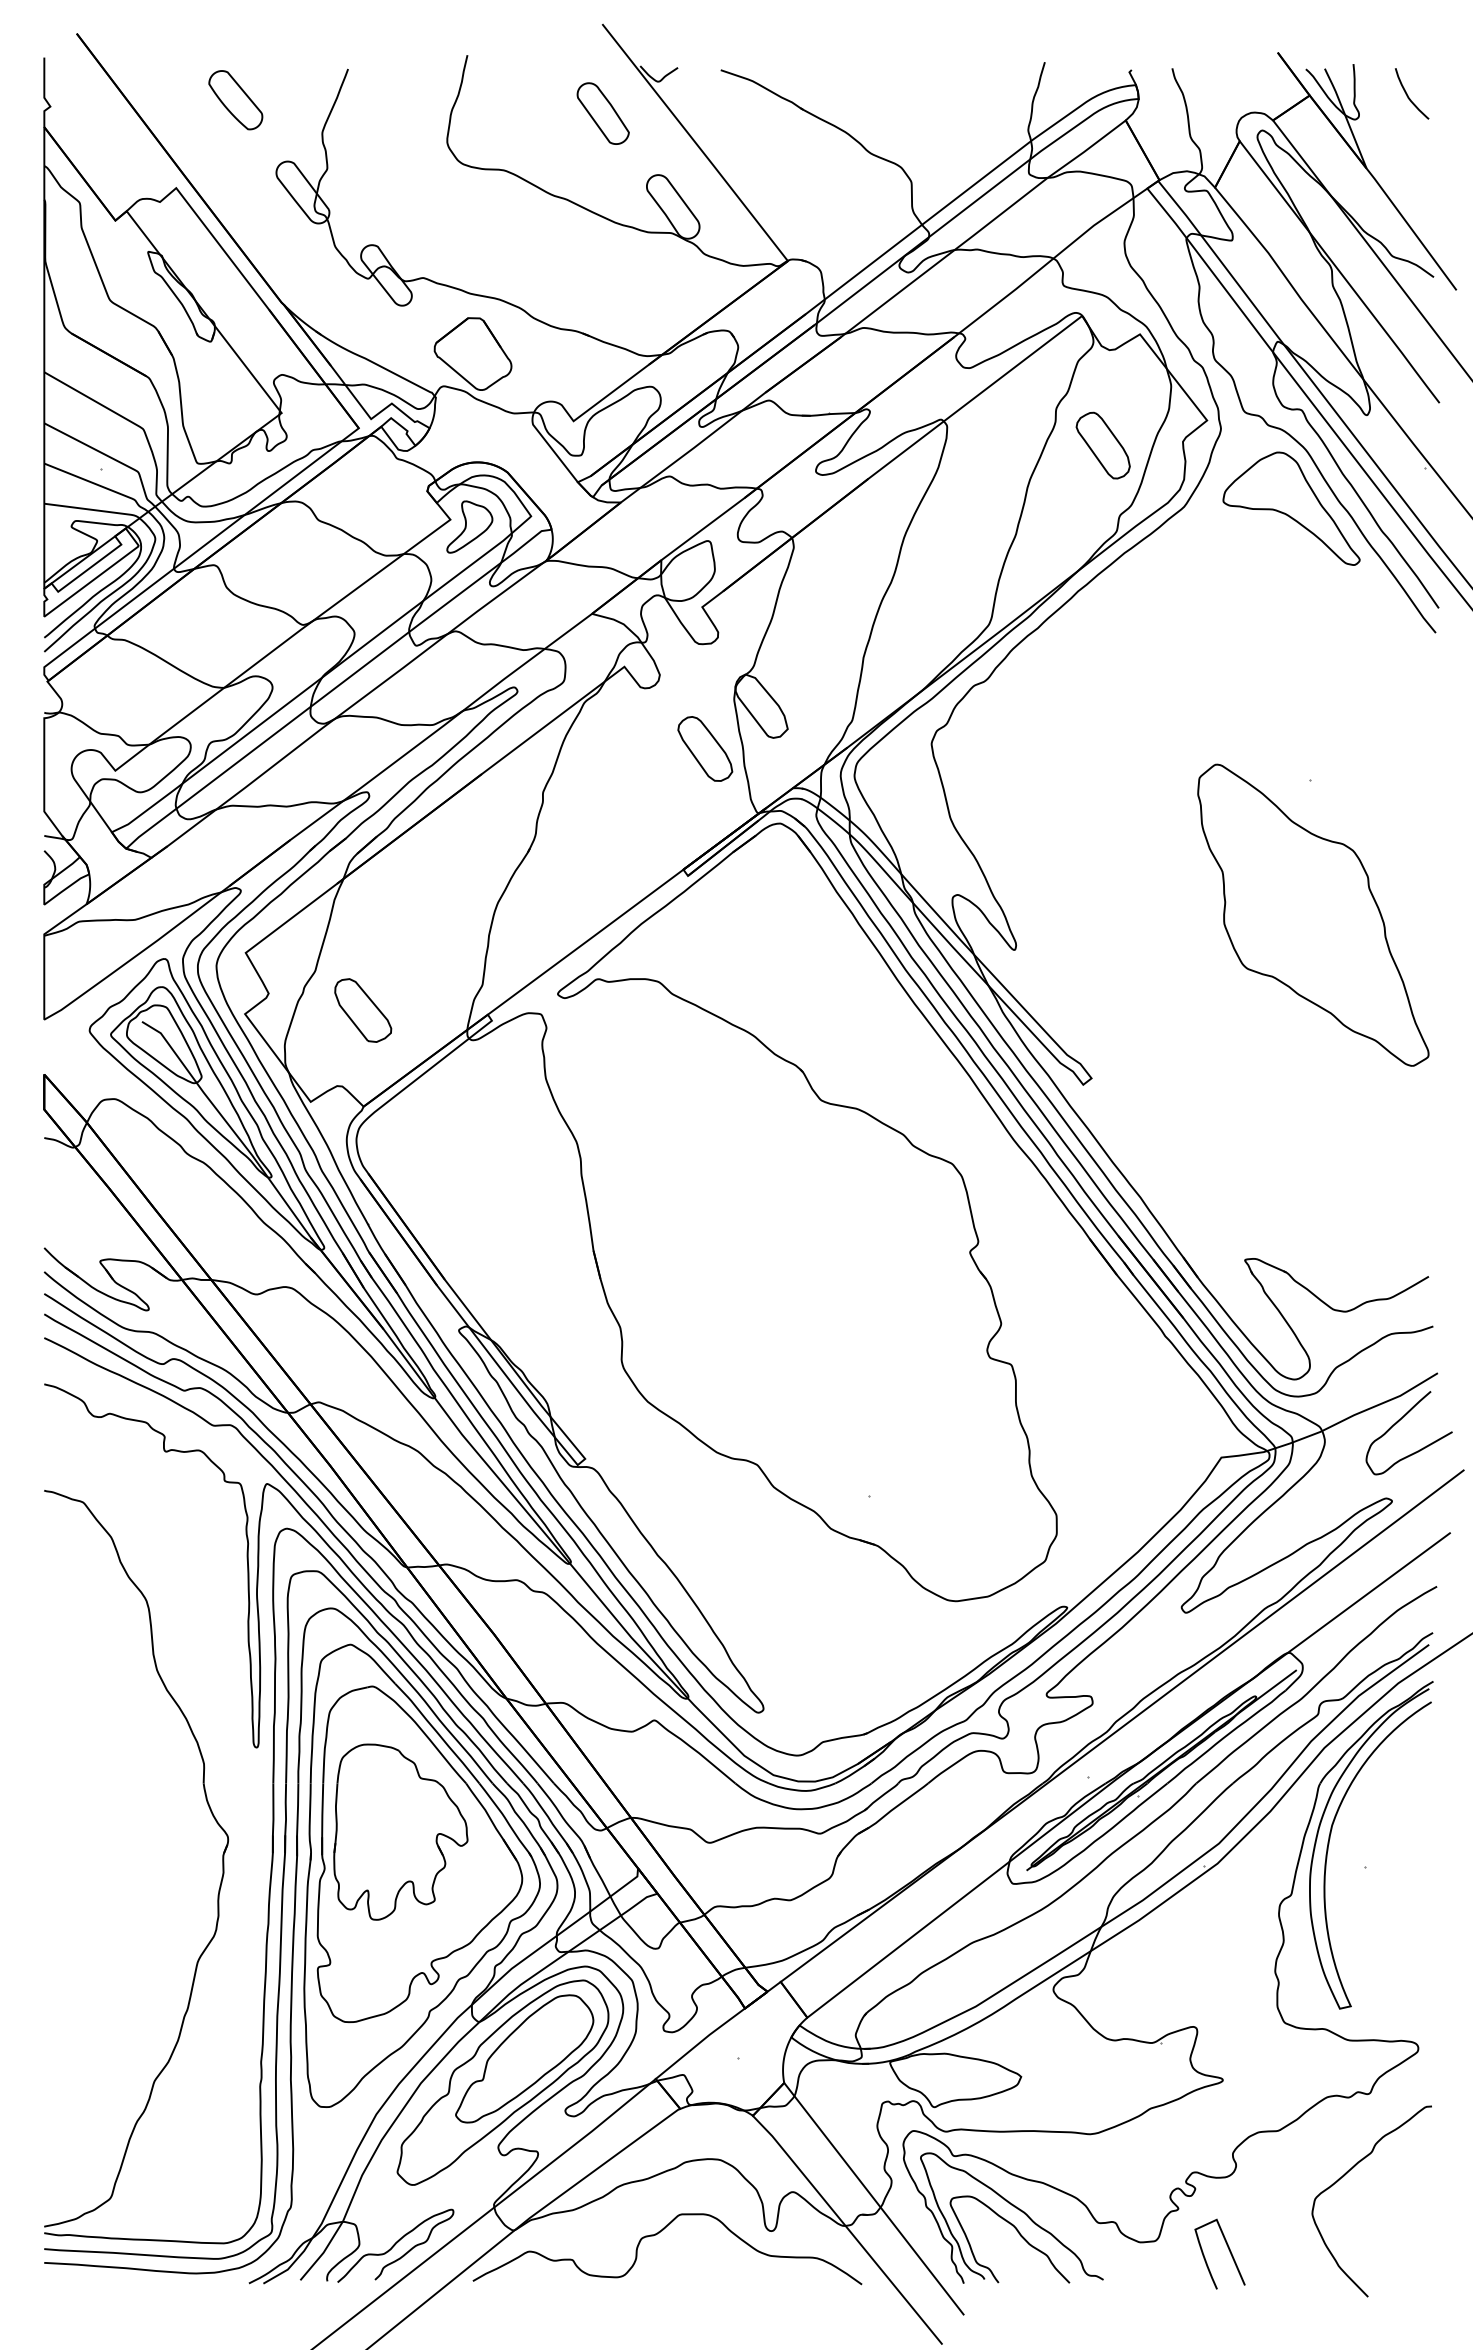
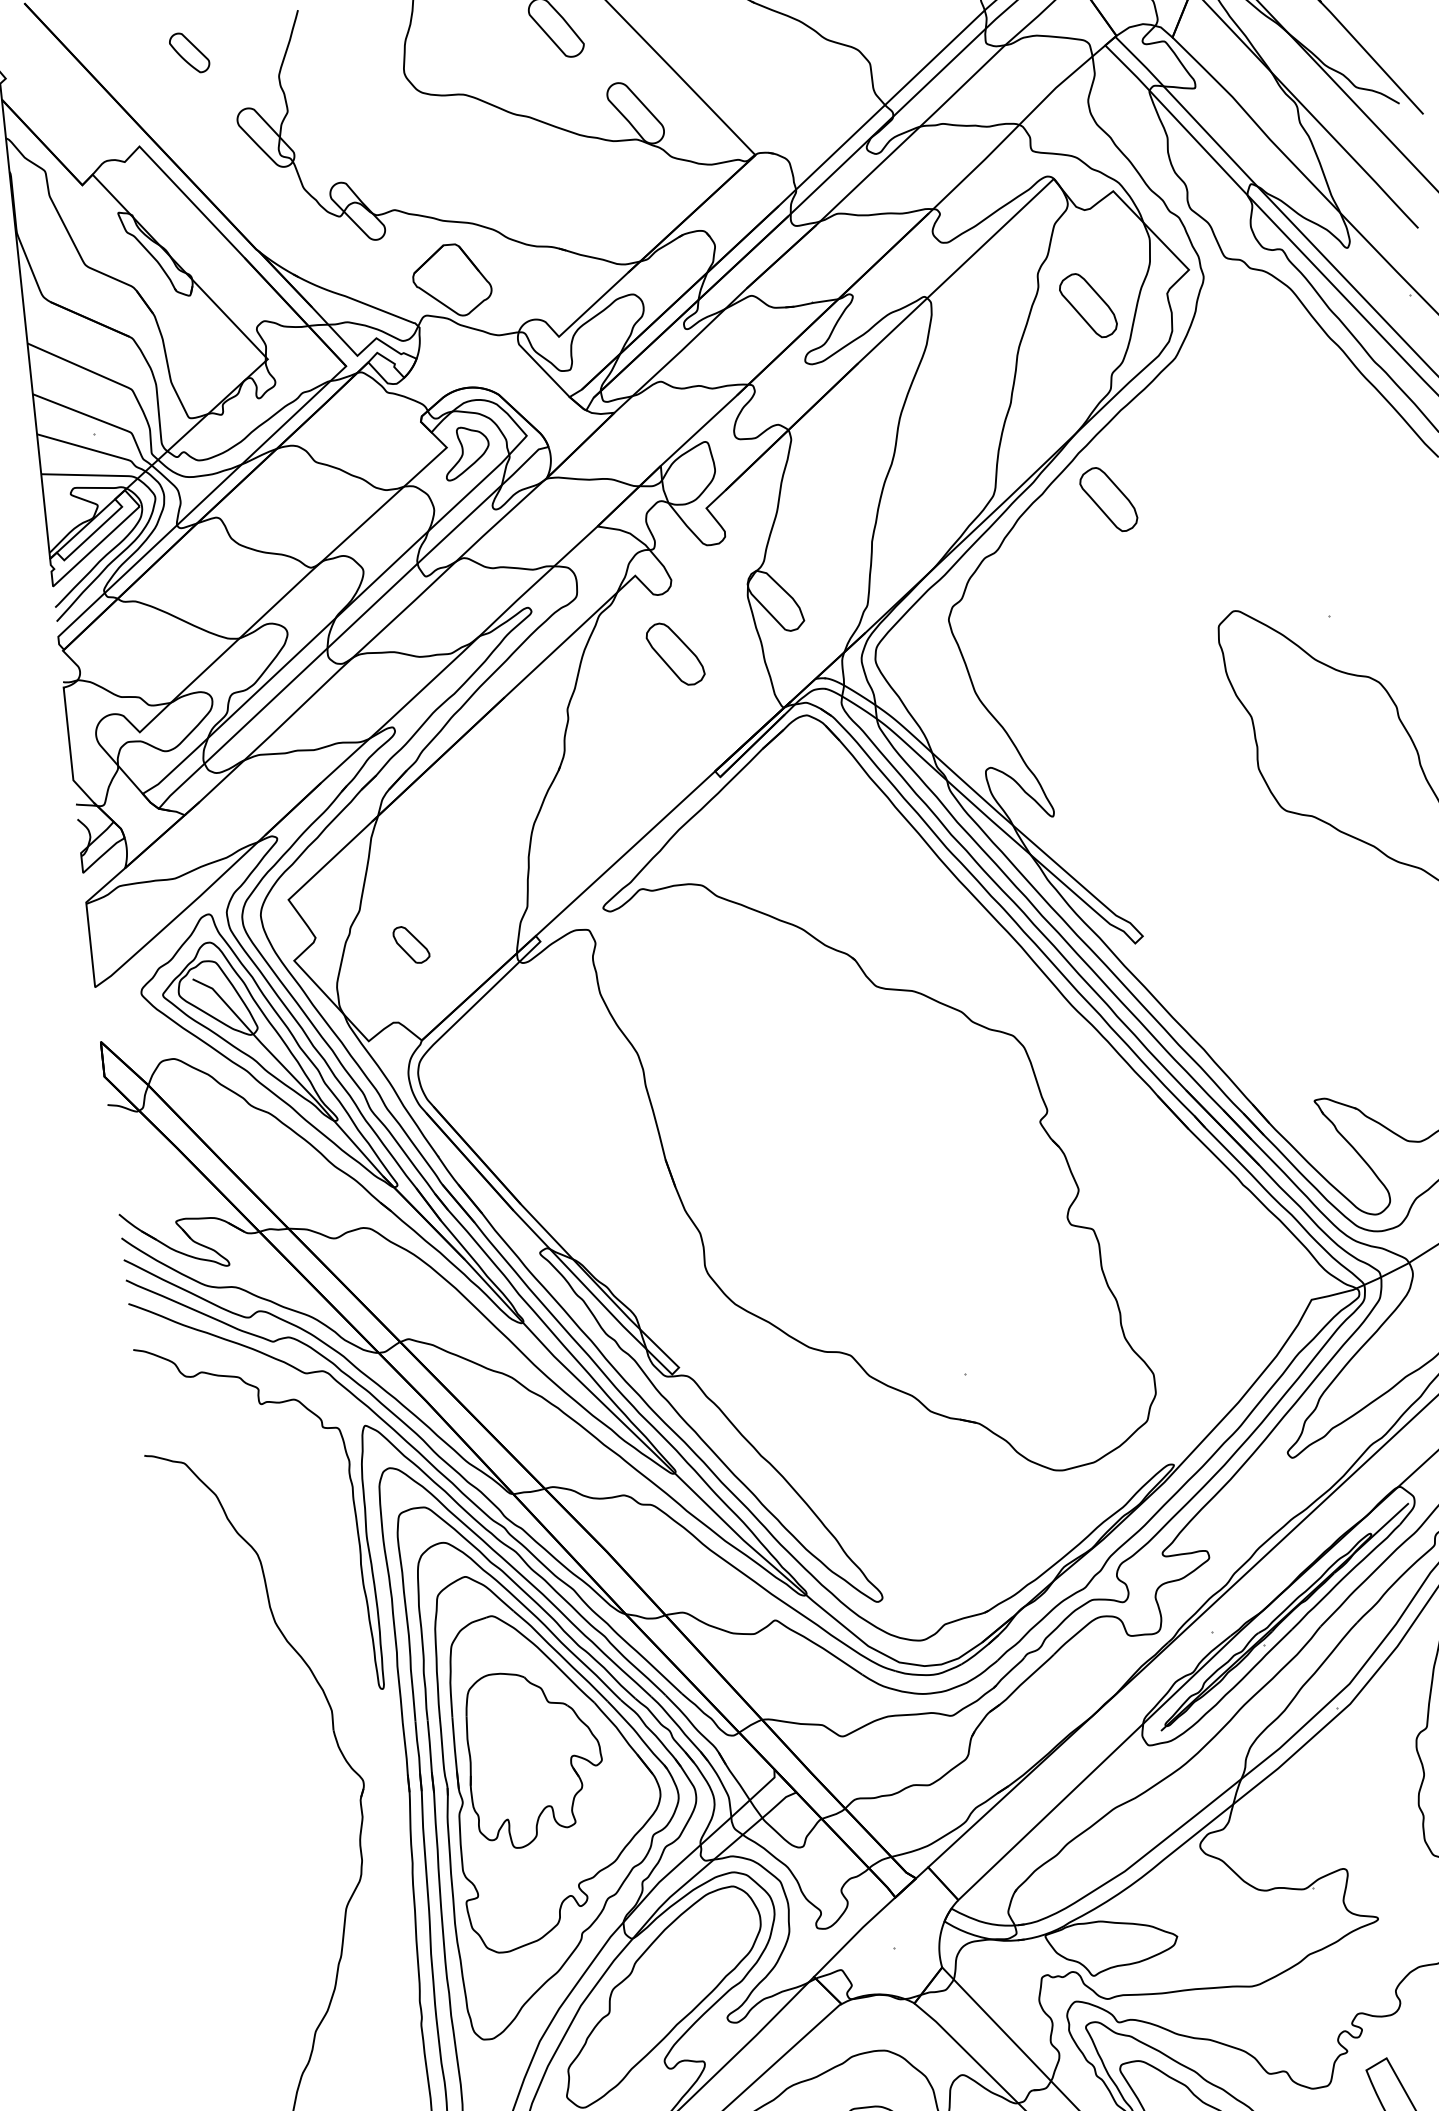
part: (235, 100) -> (189, 53), size x0.7
part: (1291, 508) -> (1282, 348), removed
part: (1102, 640) -> (1107, 499), added
part: (705, 748) -> (675, 653), moved
part: (363, 1010) -> (411, 944), size x0.6
part: (524, 2058) -> (681, 1970), removed

